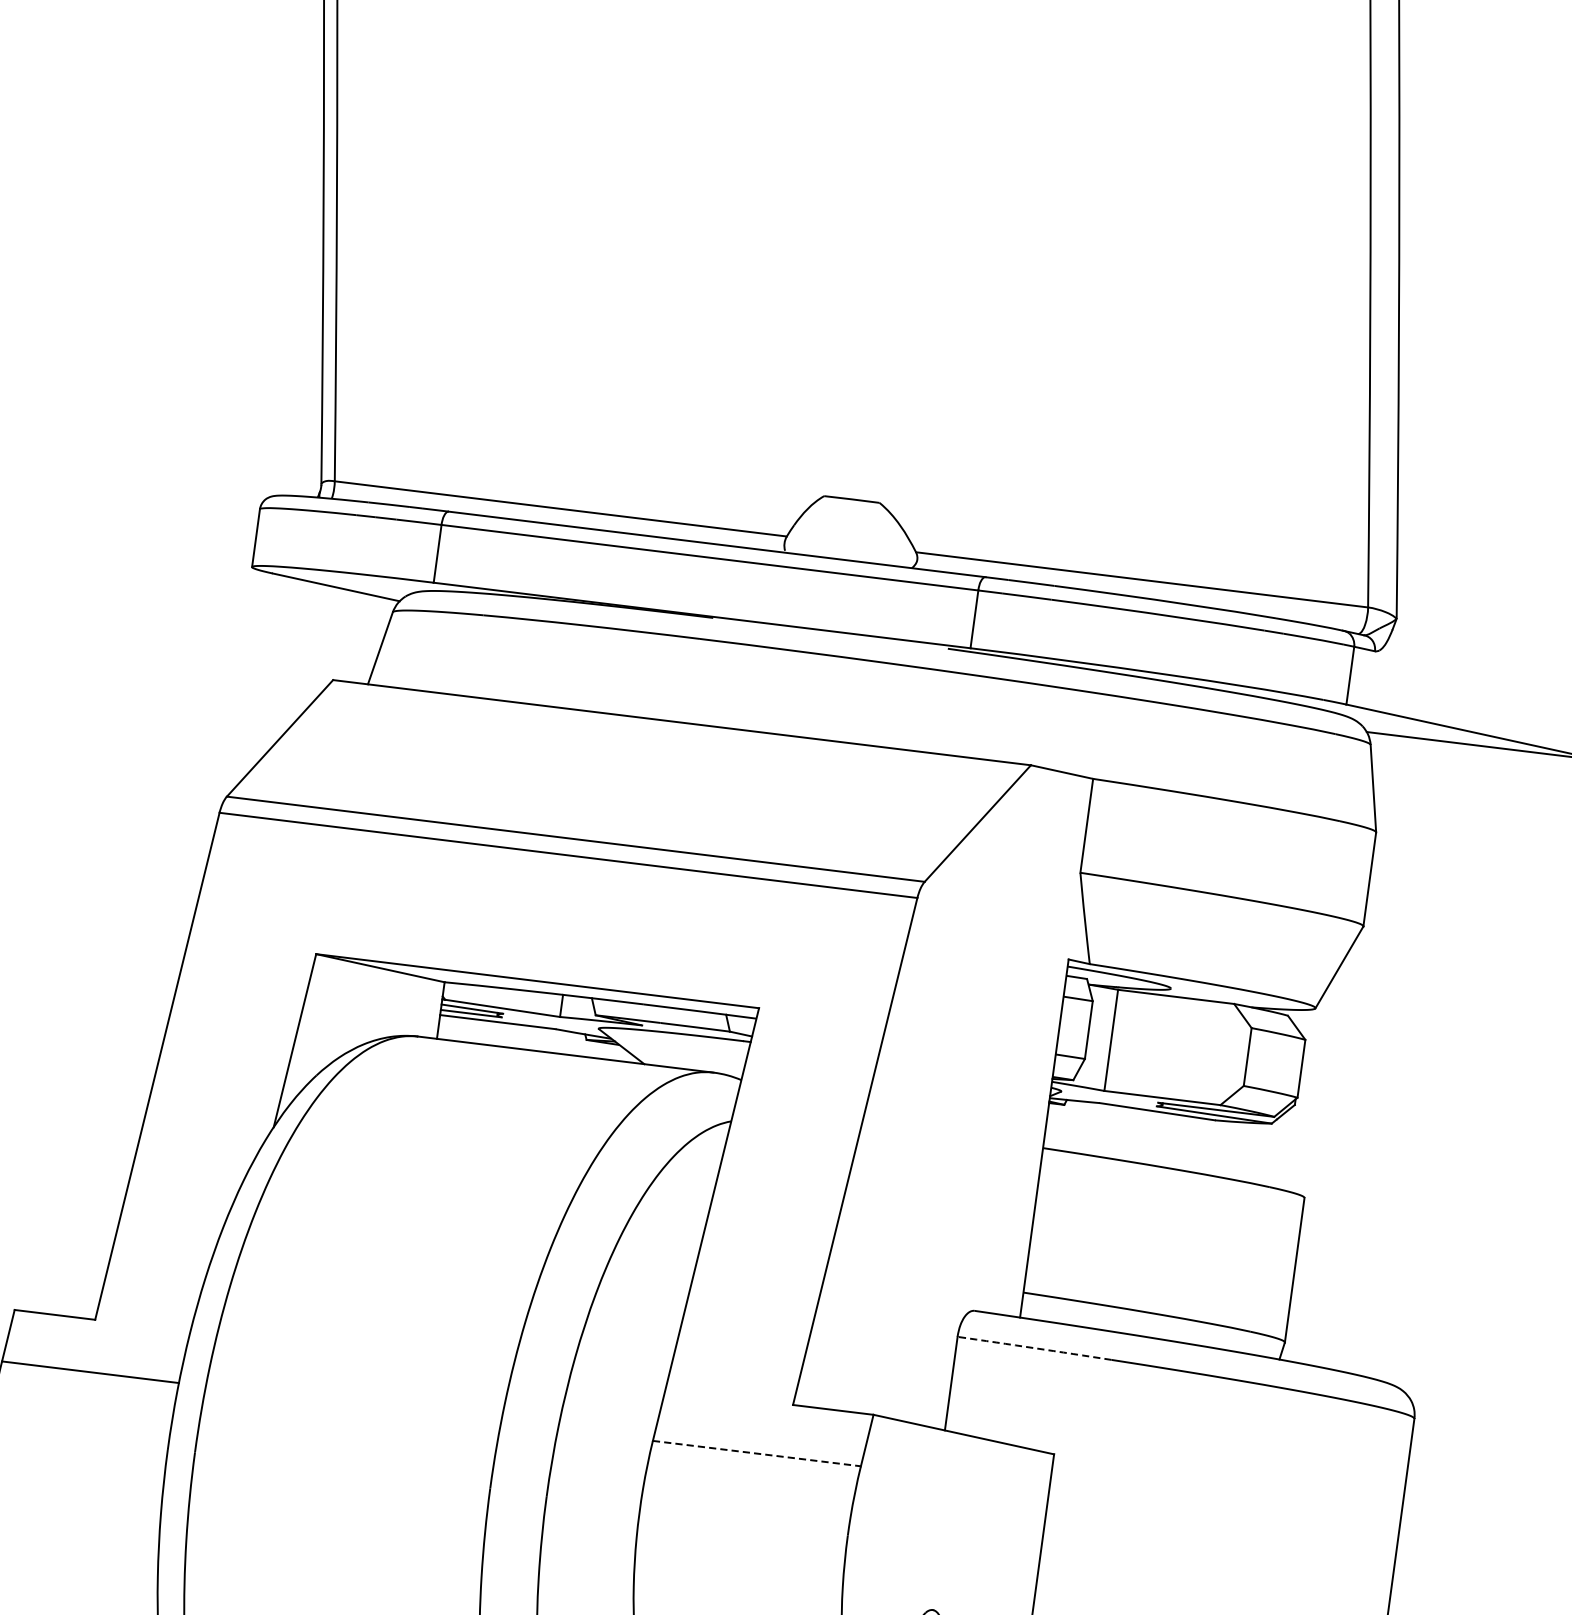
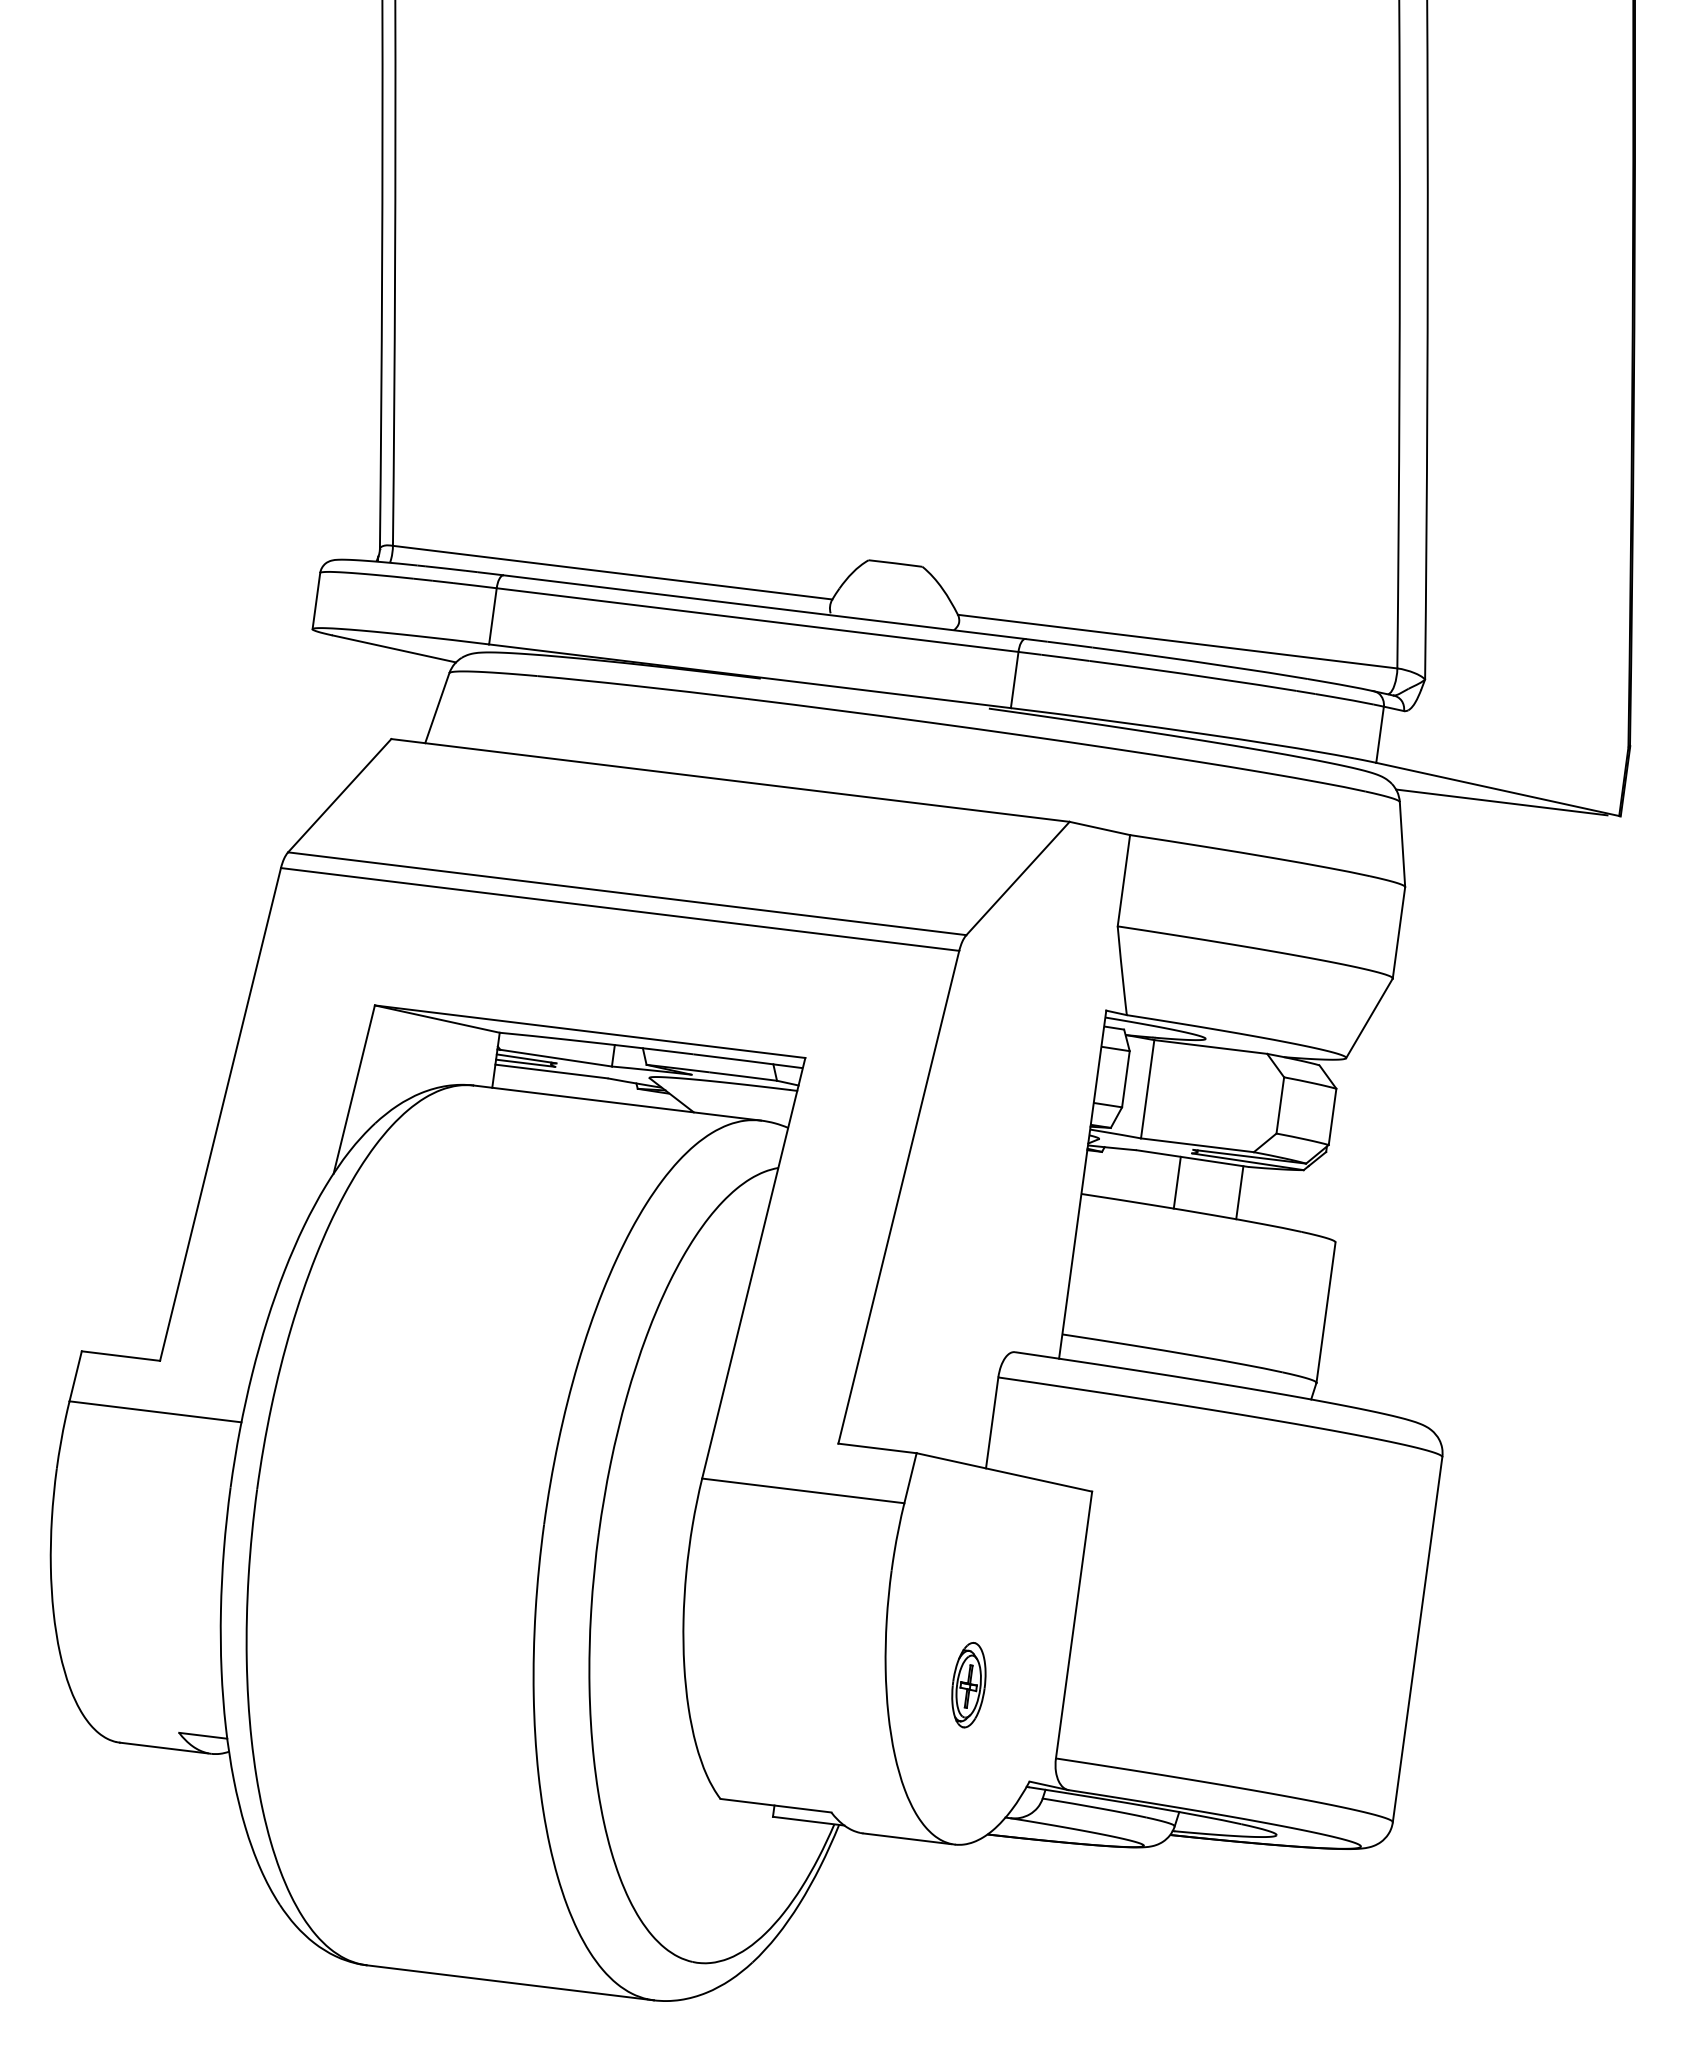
line: (1140, 1136) -> (1176, 1182), added
line: (1205, 1146) -> (1239, 1192), added
arc: (1034, 1348) -> (1073, 1388), dashed -> solid
line: (757, 1453) -> (803, 1490), dashed -> solid

